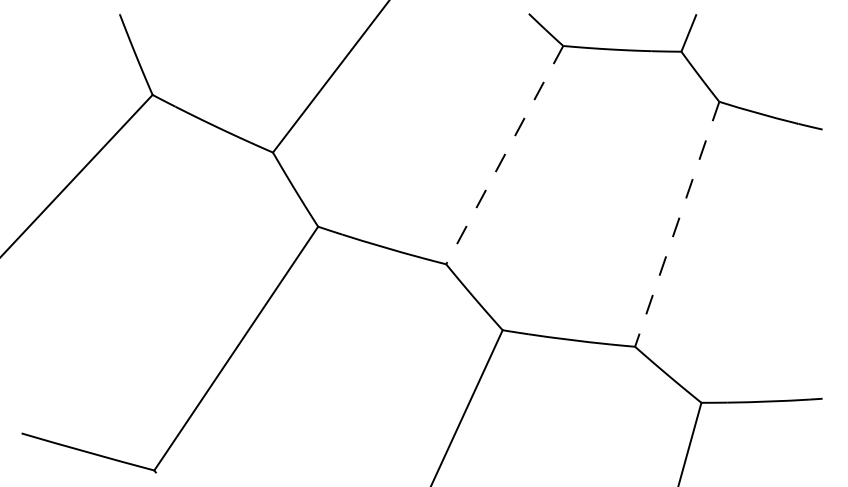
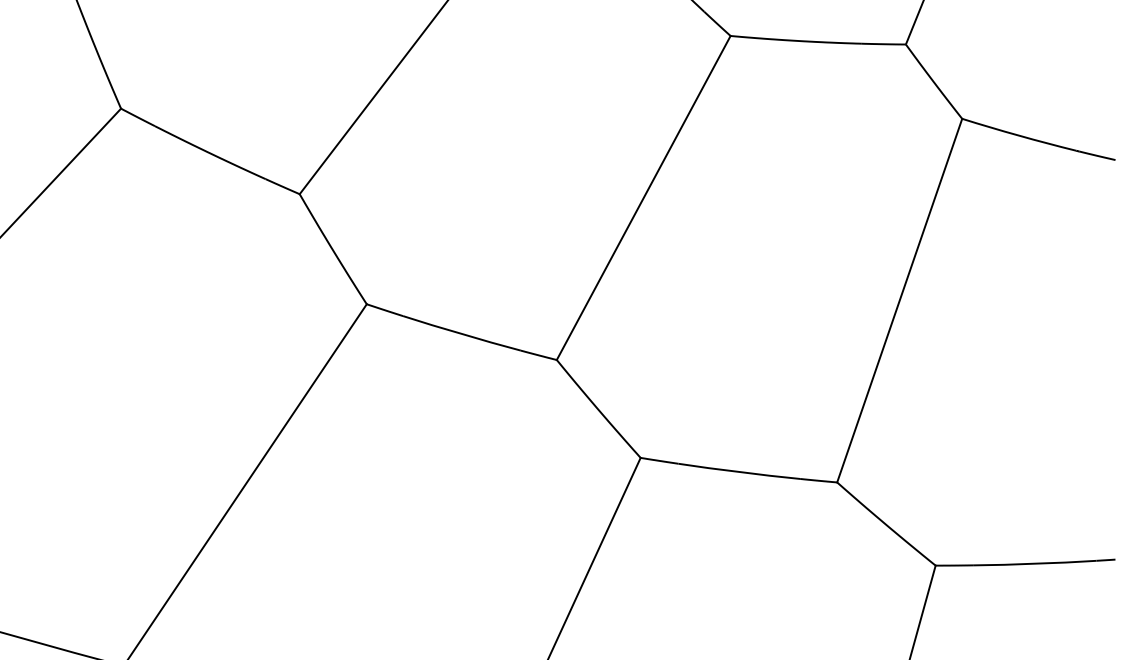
line: (504, 155) -> (643, 198), dashed -> solid
line: (677, 224) -> (900, 300), dashed -> solid

